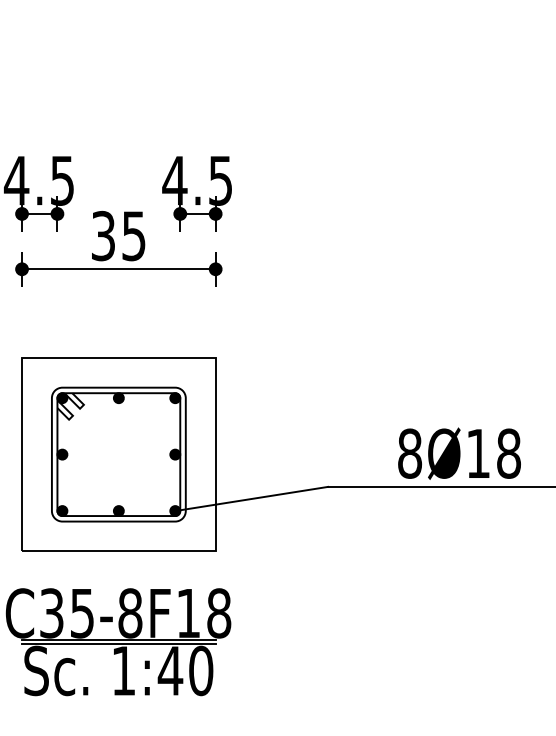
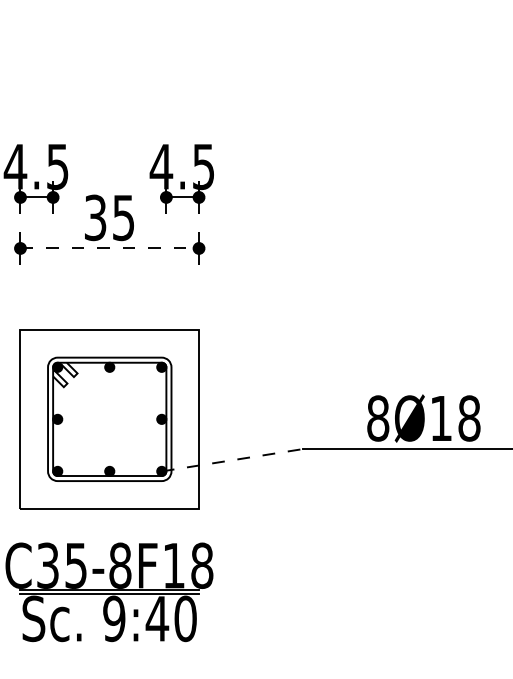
line: (118, 269) -> (109, 248), solid -> dashed
line: (252, 498) -> (232, 459), solid -> dashed
text: (123, 670) -> (114, 618), 1:40 -> 9:40

